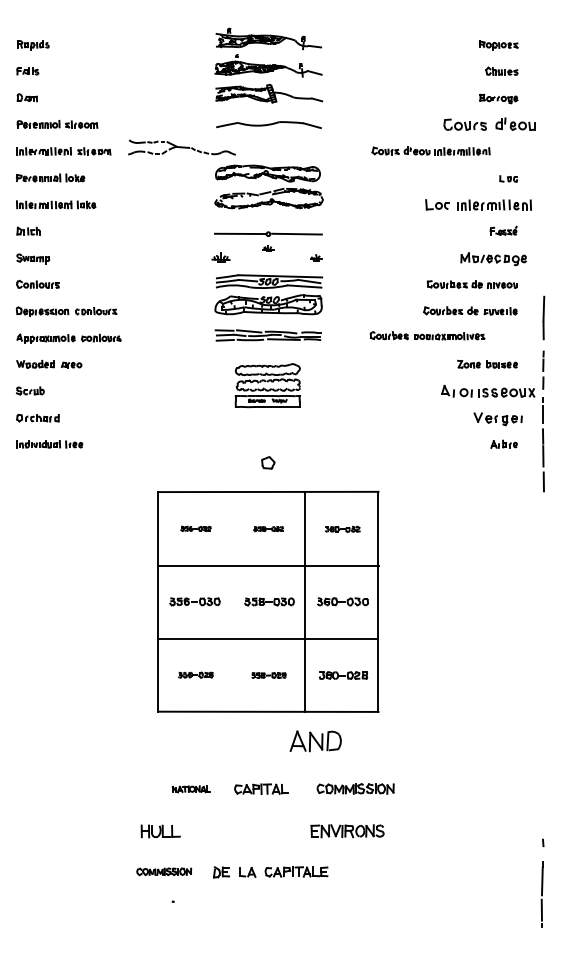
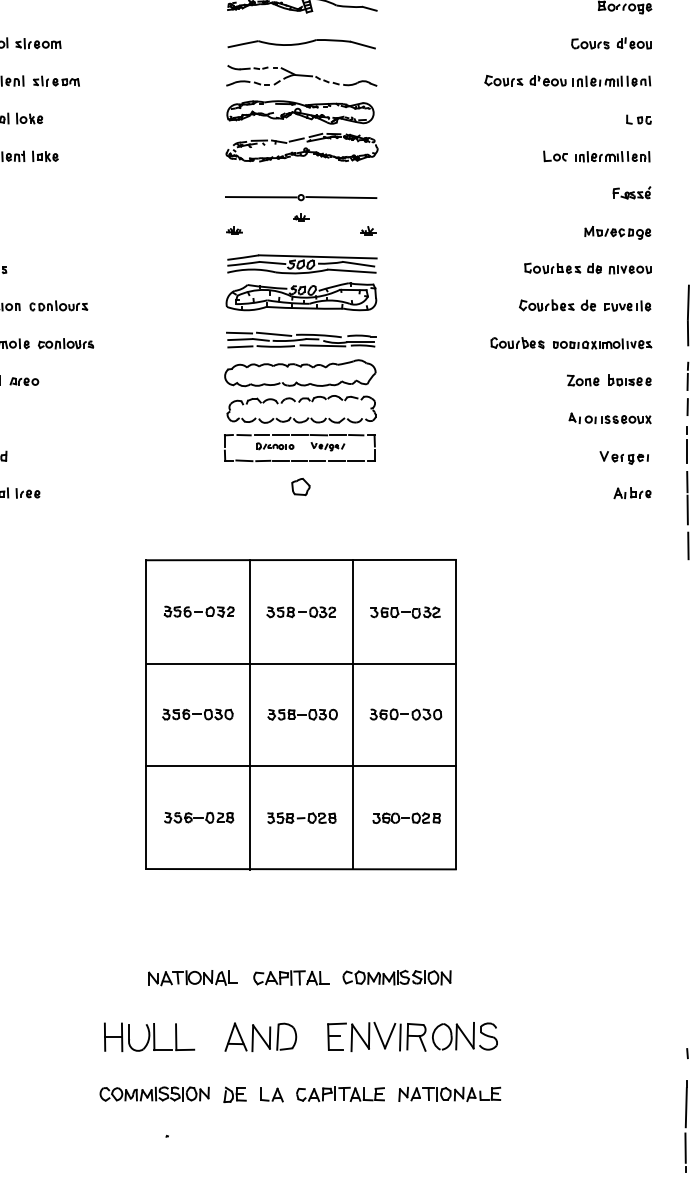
part: (488, 124) -> (610, 43), size x0.62
part: (181, 147) -> (301, 75), moved
part: (430, 150) -> (566, 79), moved
part: (478, 204) -> (596, 155), size x0.71
part: (220, 257) -> (233, 230), size x0.62
part: (493, 259) -> (617, 233), size x0.71
part: (427, 335) -> (571, 342), moved
part: (267, 385) -> (299, 410), size x1.67
part: (487, 390) -> (609, 417), size x0.62
part: (498, 419) -> (624, 458), size x0.71
part: (268, 462) -> (301, 486), moved
part: (195, 528) -> (198, 611), size x1.67
part: (268, 528) -> (301, 611), size x1.67
part: (342, 529) -> (405, 612), size x1.43
line: (231, 602) -> (249, 715), added
part: (195, 674) -> (198, 816), size x1.43
part: (268, 675) -> (301, 818), size x1.43
part: (315, 741) -> (260, 1037), moved
part: (355, 788) -> (396, 977), moved
part: (191, 789) -> (192, 978), size x1.67
part: (160, 831) -> (149, 1037), size x1.67
part: (347, 831) -> (412, 1037), size x1.67
part: (163, 871) -> (153, 1093), size x1.43
part: (373, 871) -> (448, 1093), added

